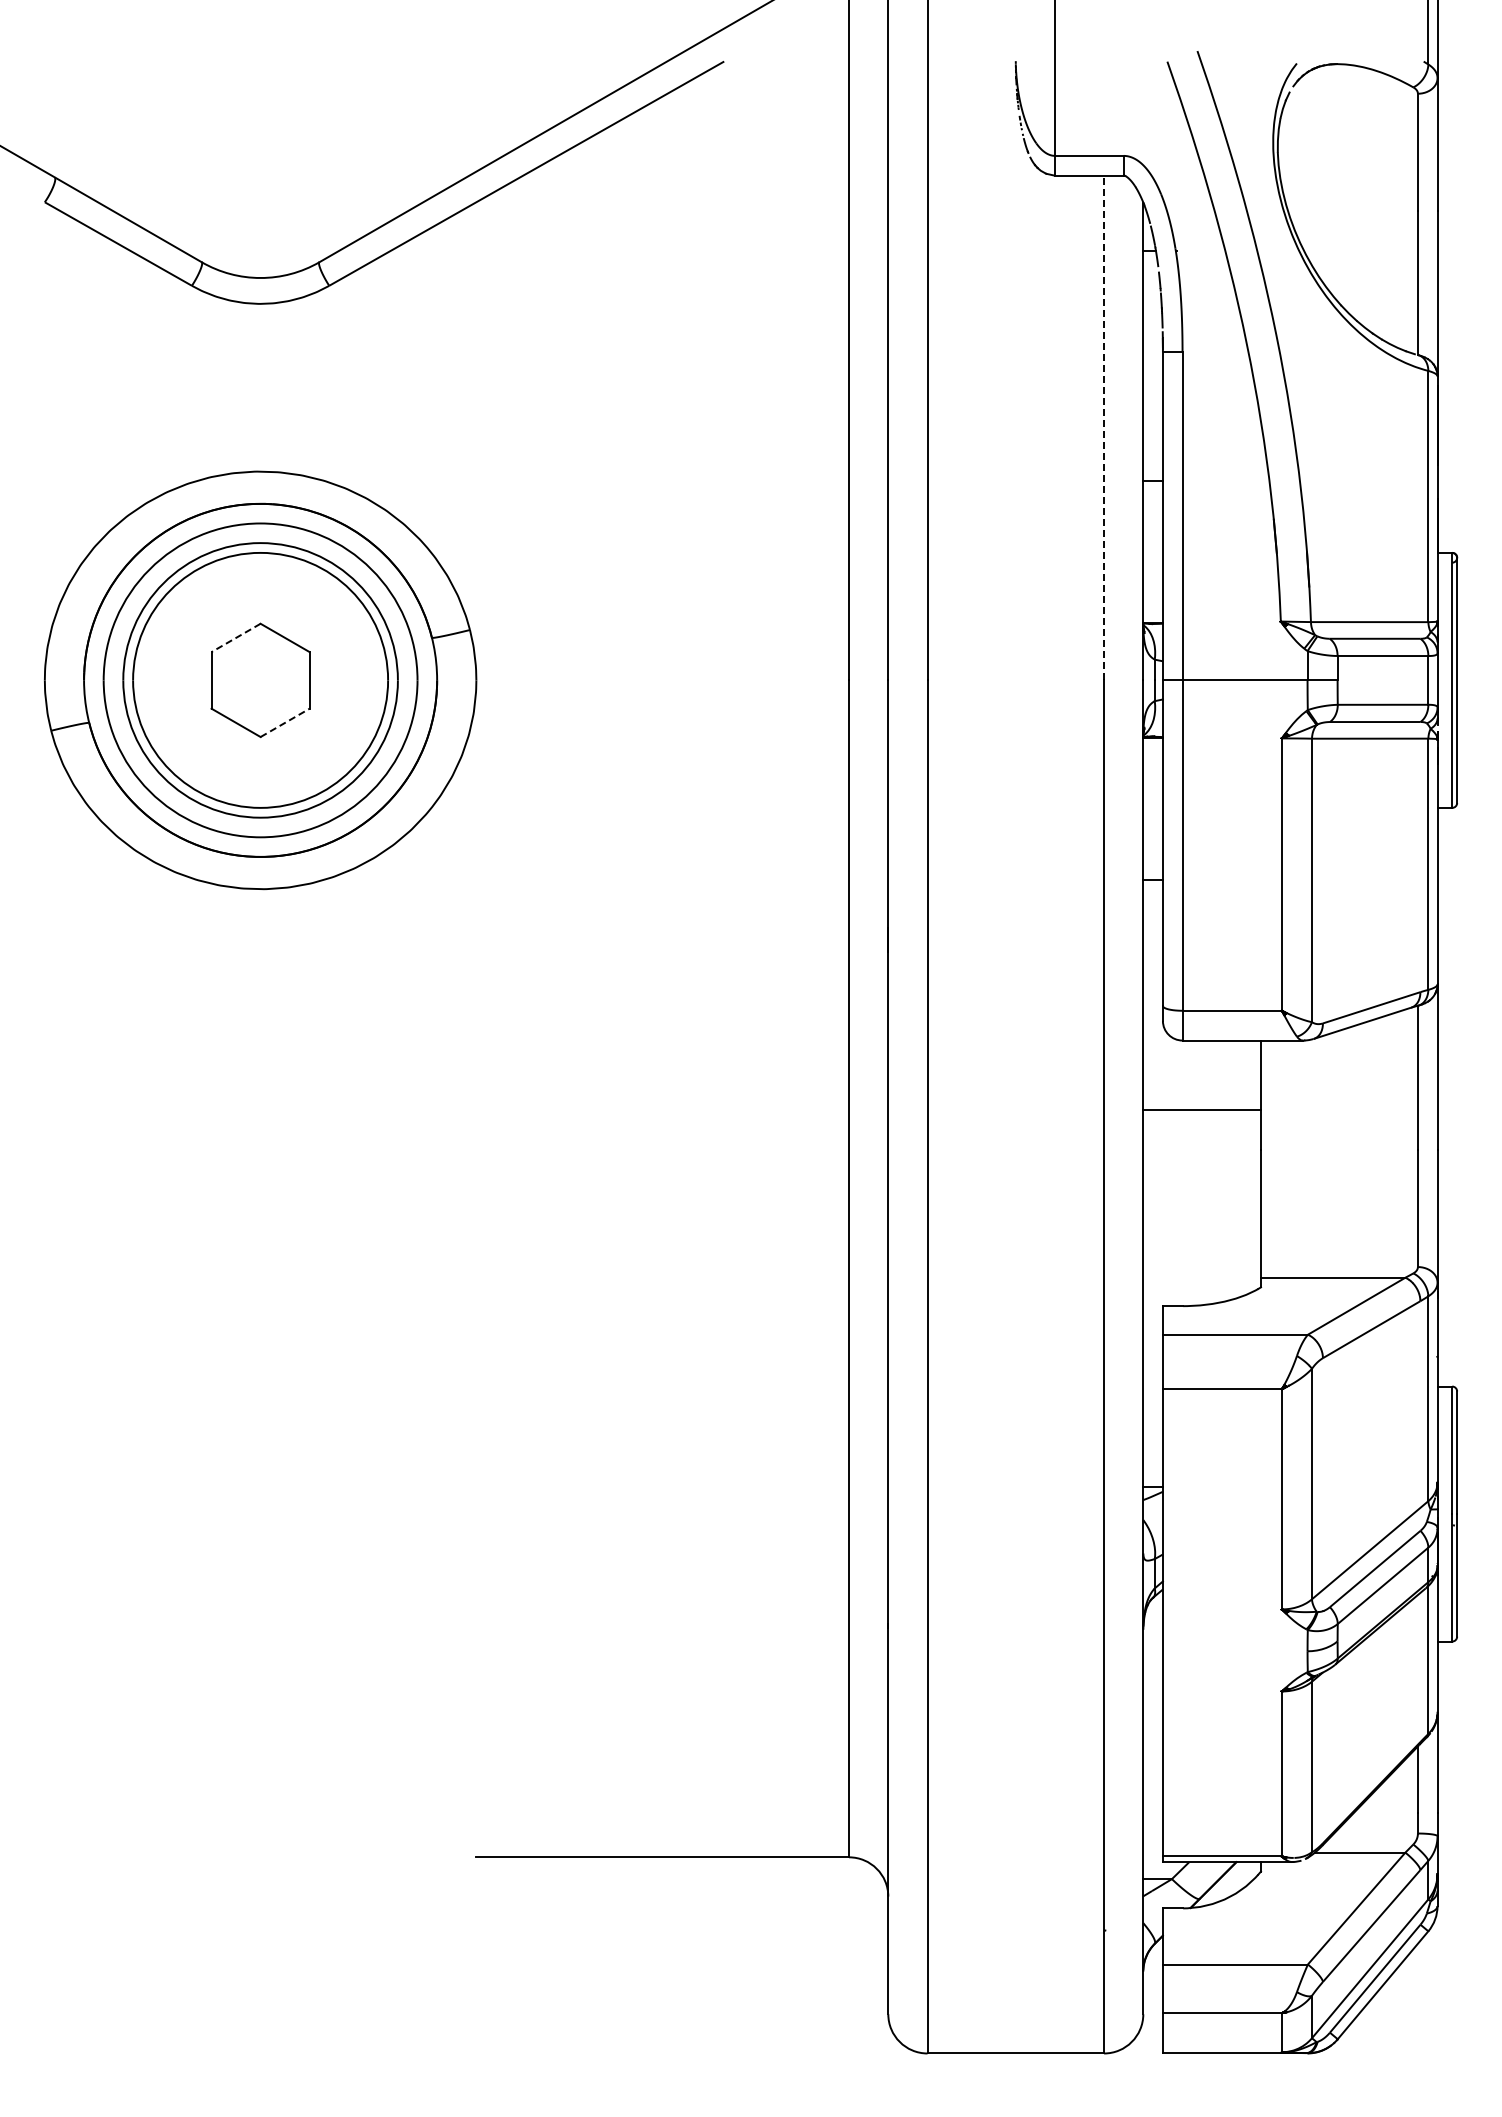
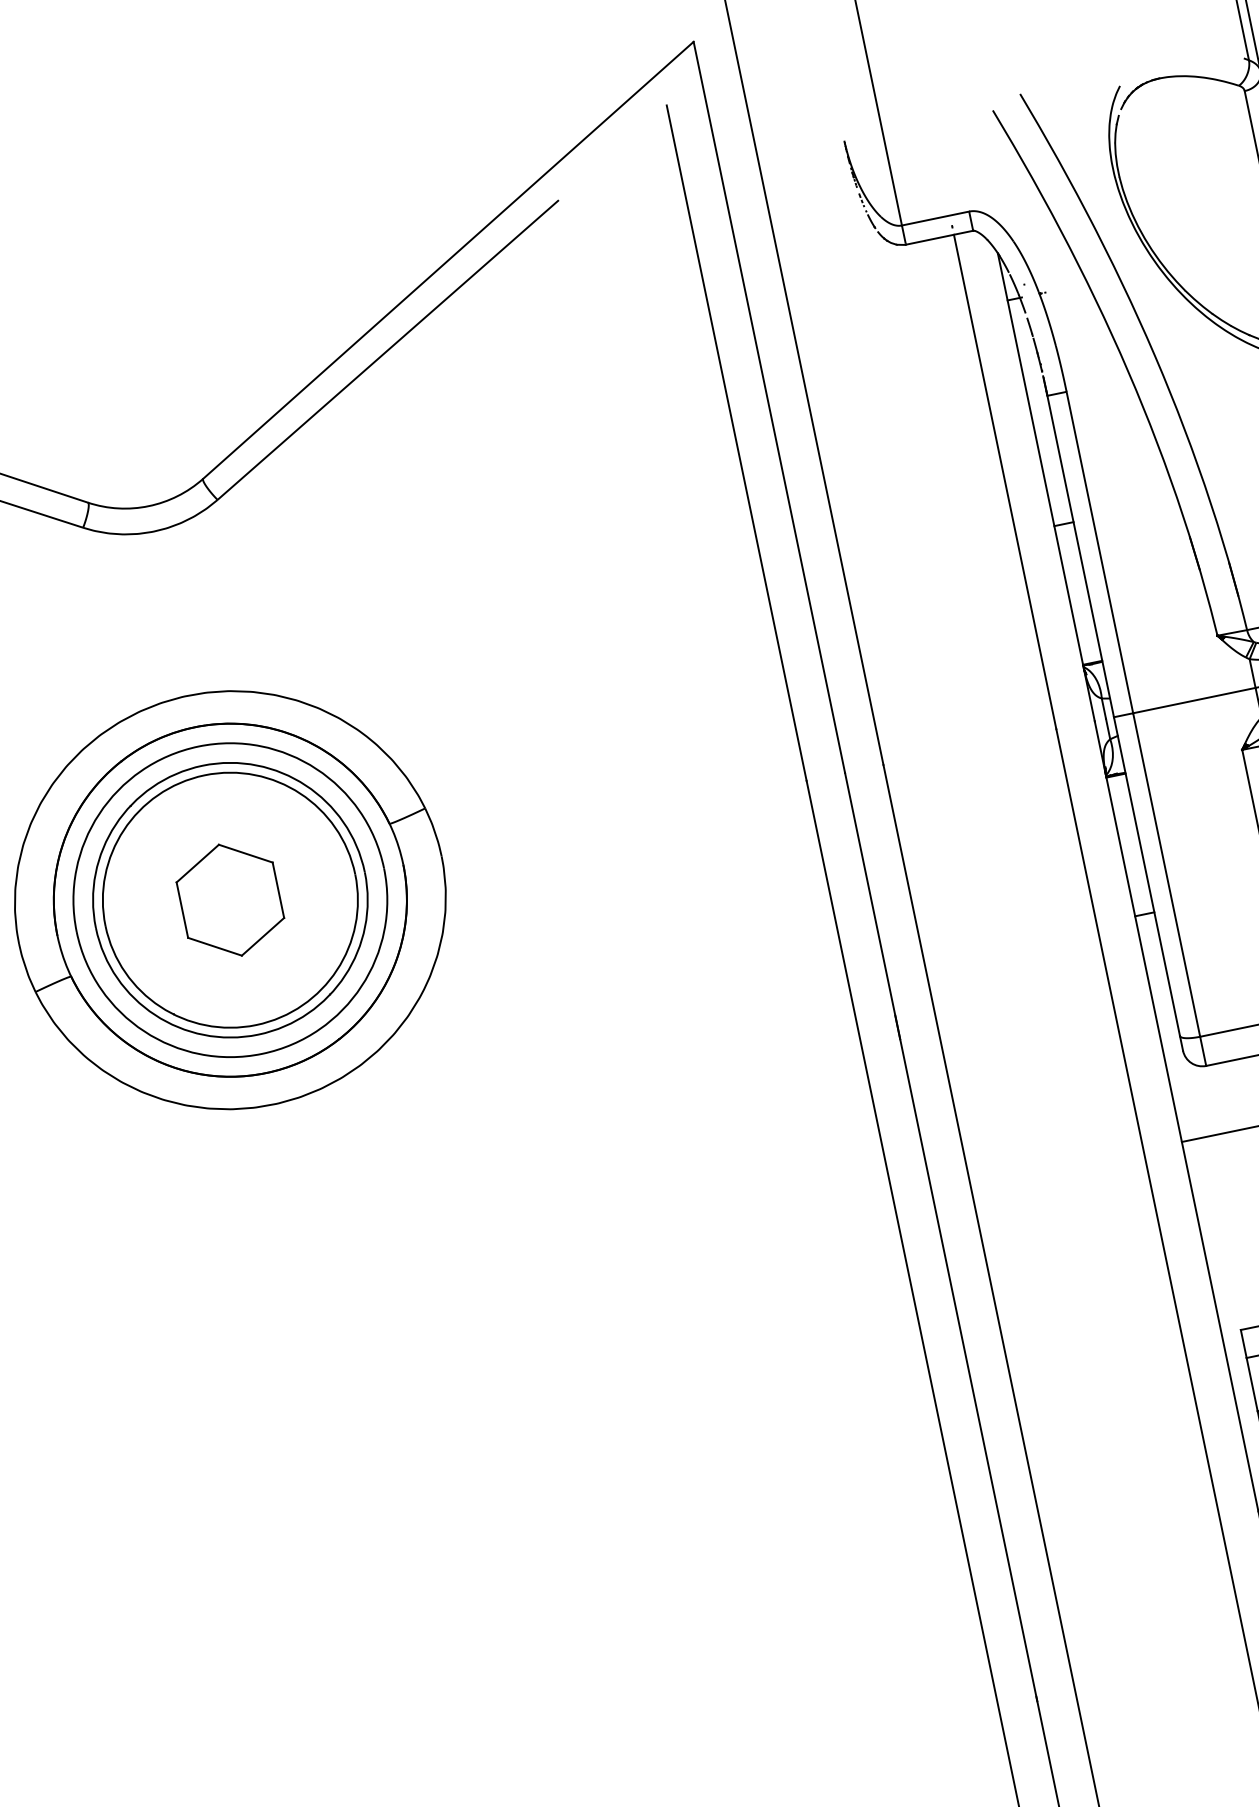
line: (1104, 427) -> (1005, 481), dashed -> solid
line: (235, 638) -> (197, 864), dashed -> solid
line: (285, 722) -> (263, 936), dashed -> solid

